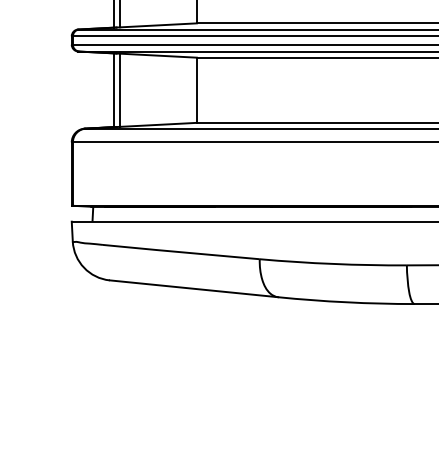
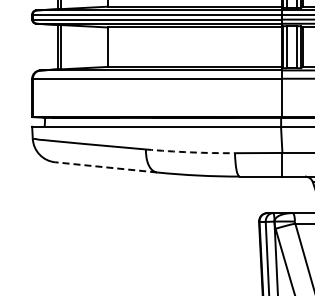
arc: (333, 264) -> (190, 152), solid -> dashed
line: (192, 289) -> (105, 167), solid -> dashed

